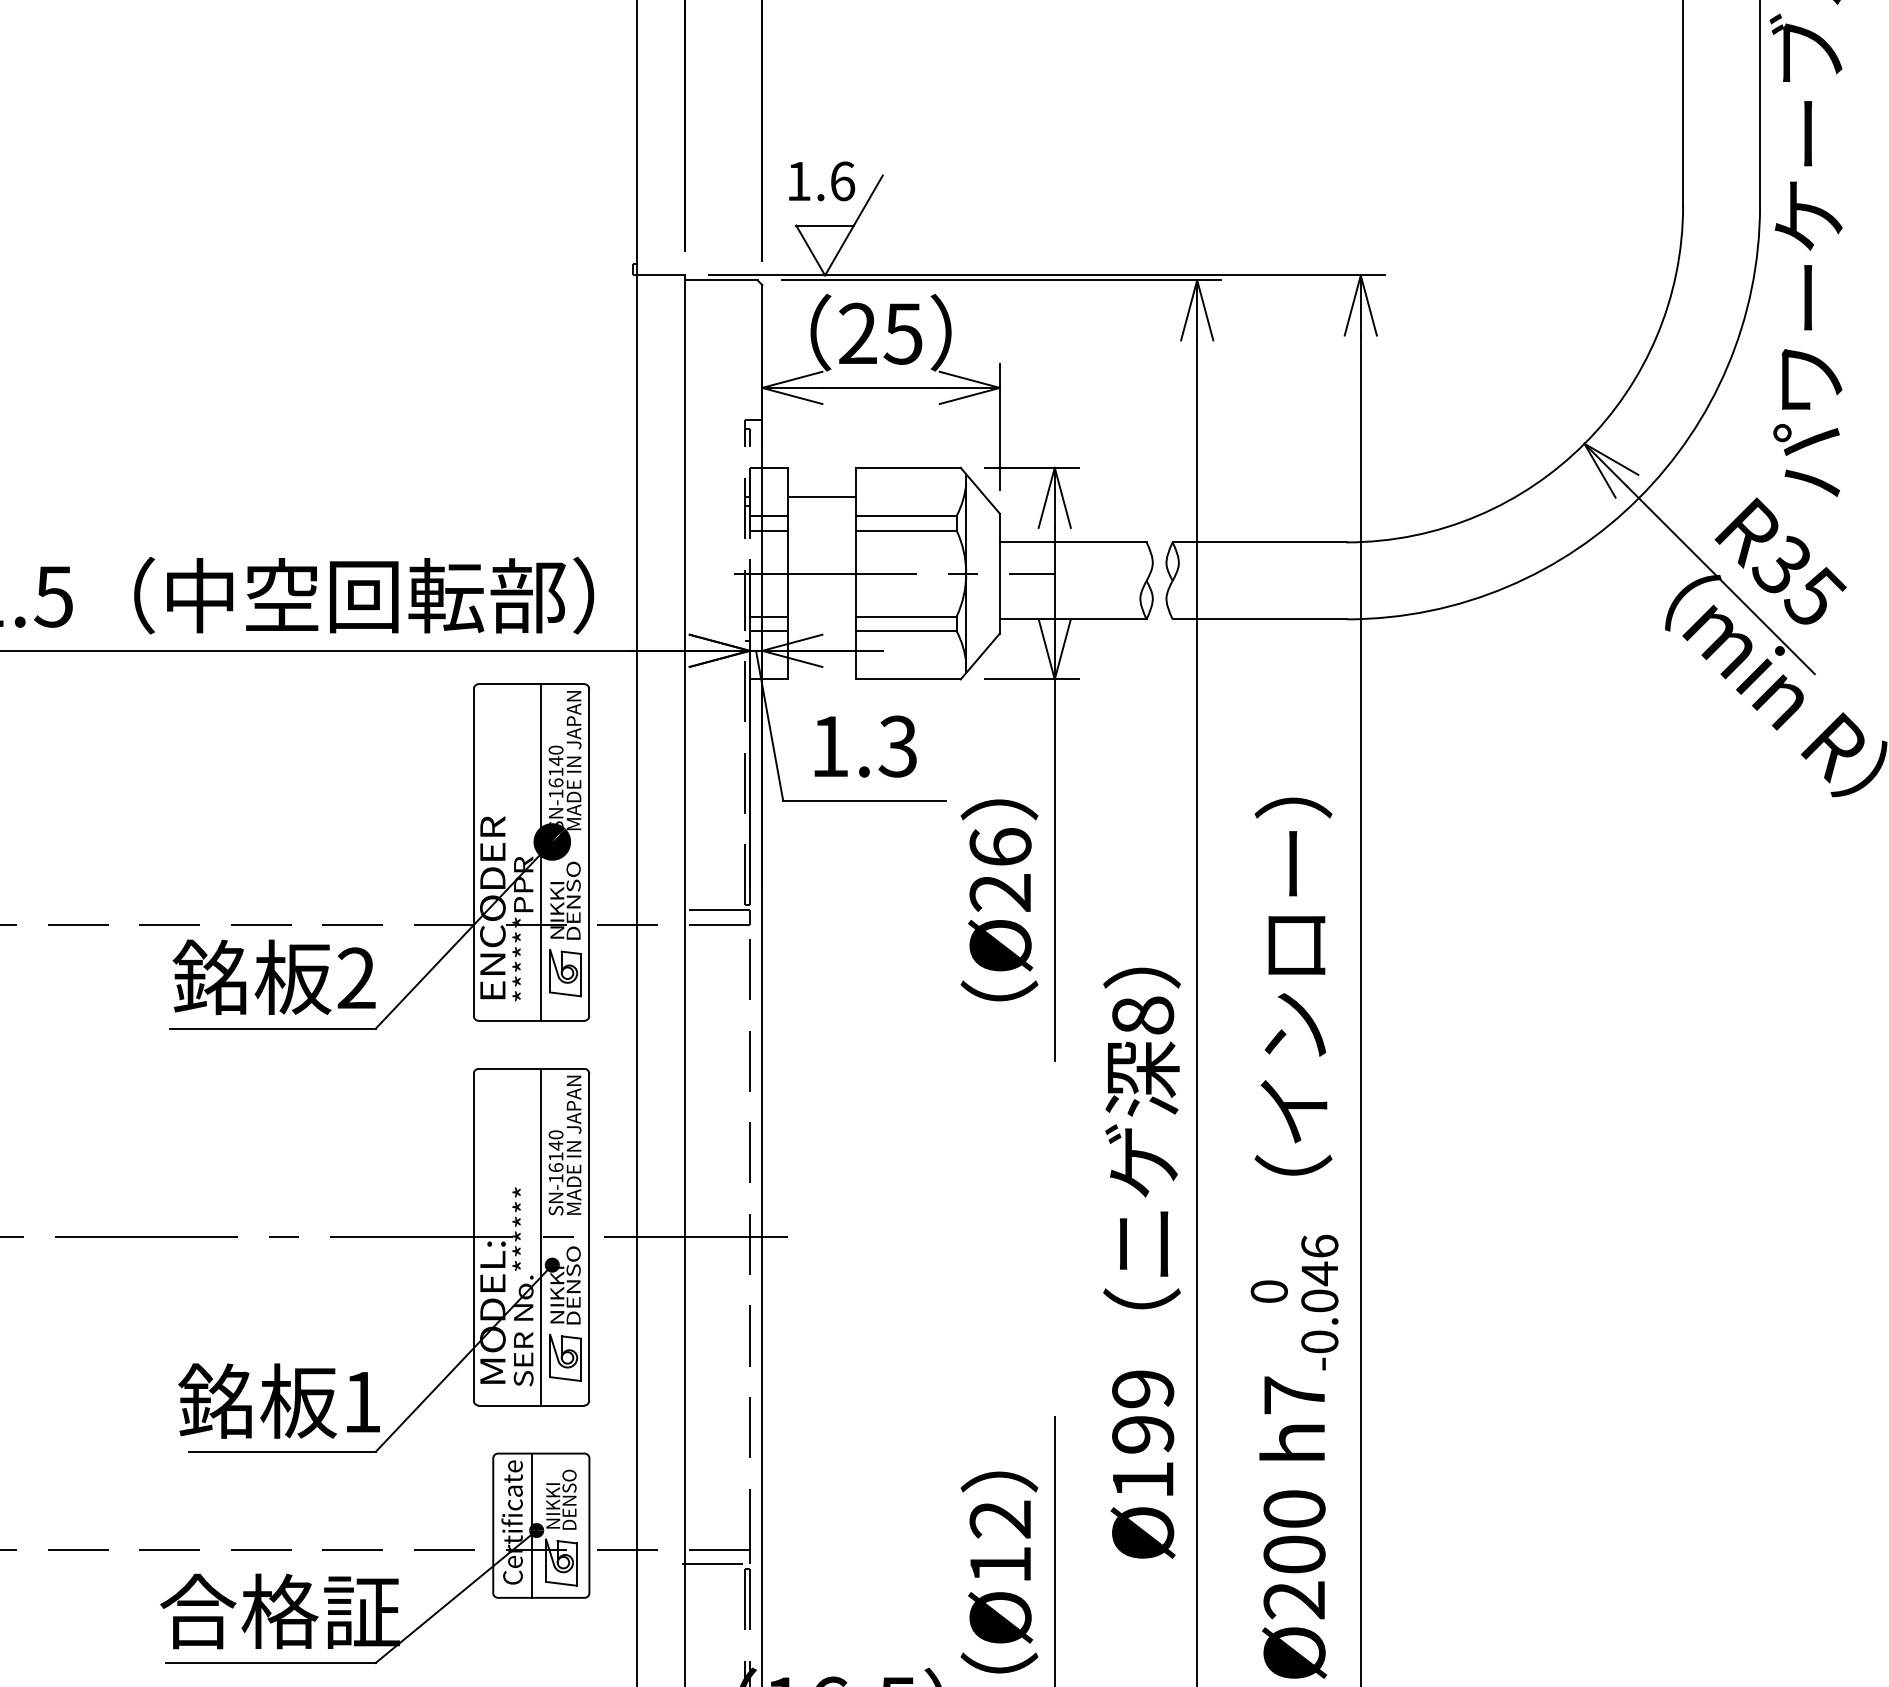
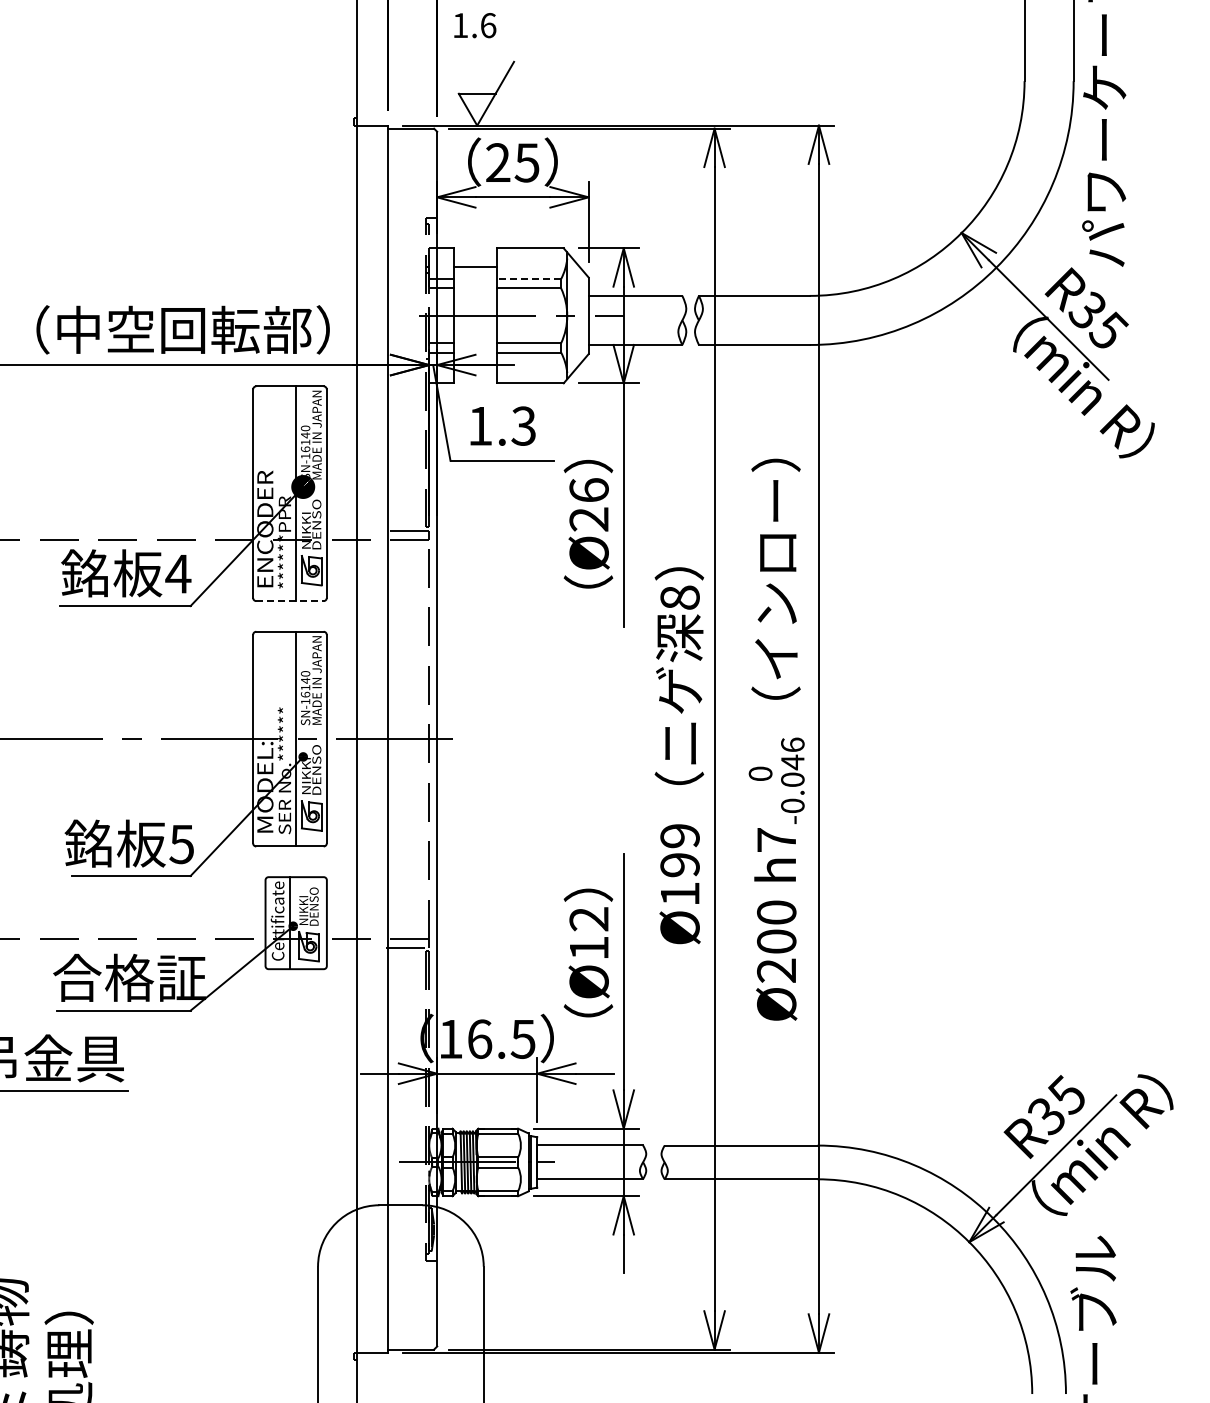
text: (822, 181) -> (475, 25), moved
line: (905, 516) -> (528, 279), solid -> dashed
text: (356, 977) -> (178, 573), 2 -> 4
line: (530, 1021) -> (289, 601), solid -> dashed
text: (361, 1402) -> (181, 844), 1 -> 5

